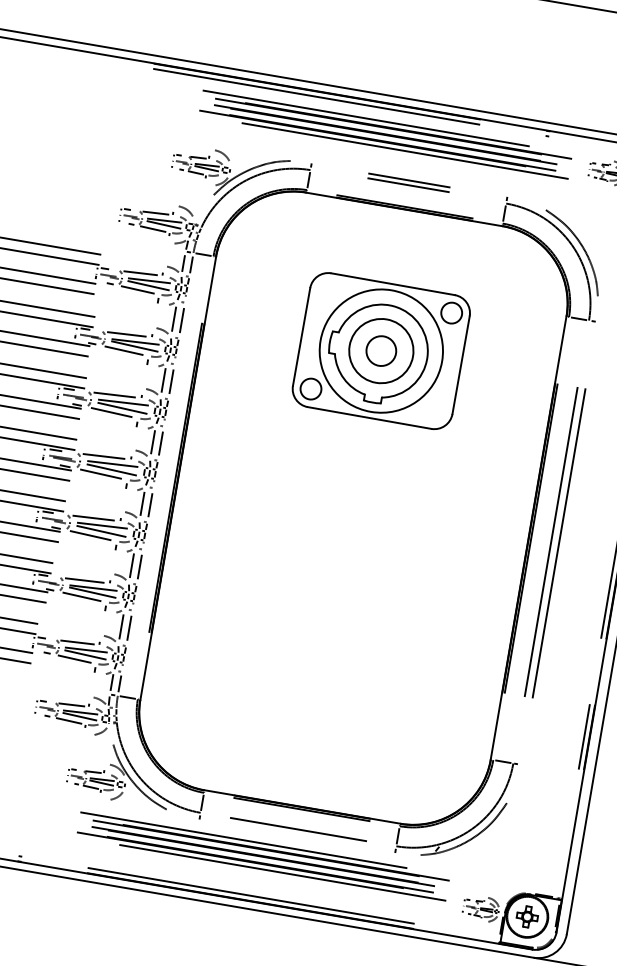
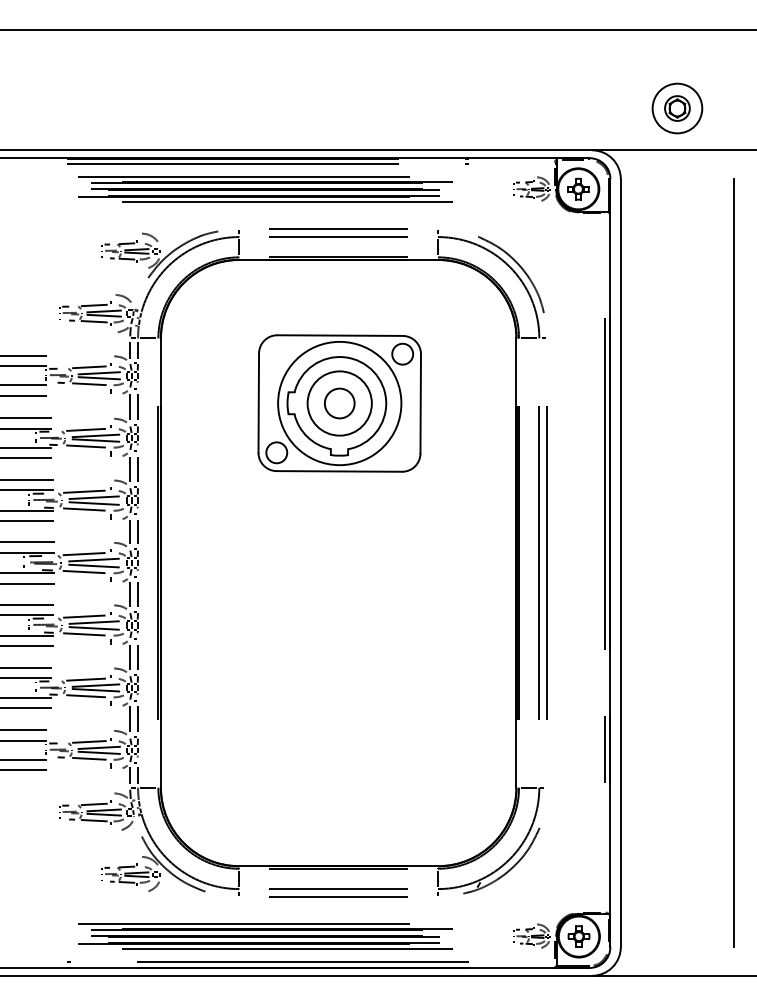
part: (385, 134) -> (265, 189), moved
part: (408, 182) -> (338, 232), size x1.67
line: (296, 837) -> (338, 897), added
part: (263, 856) -> (265, 936), moved

